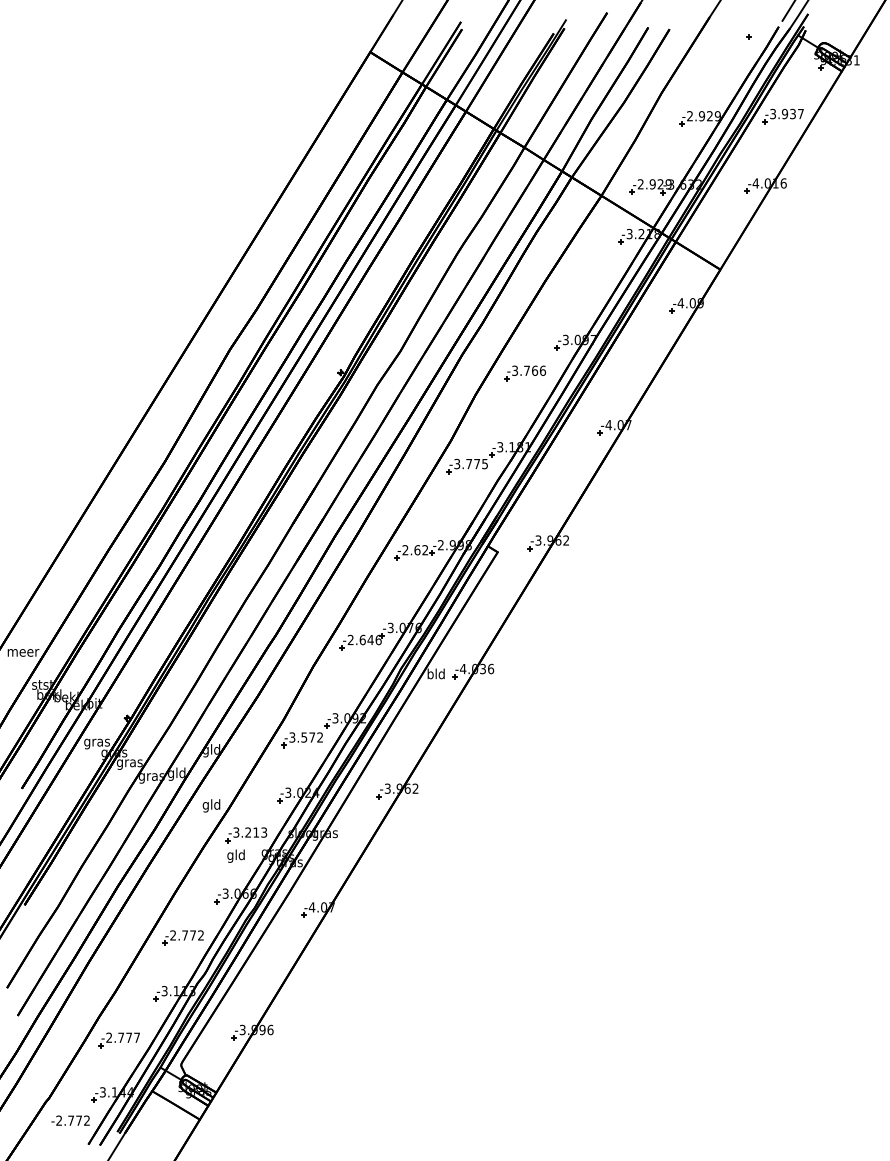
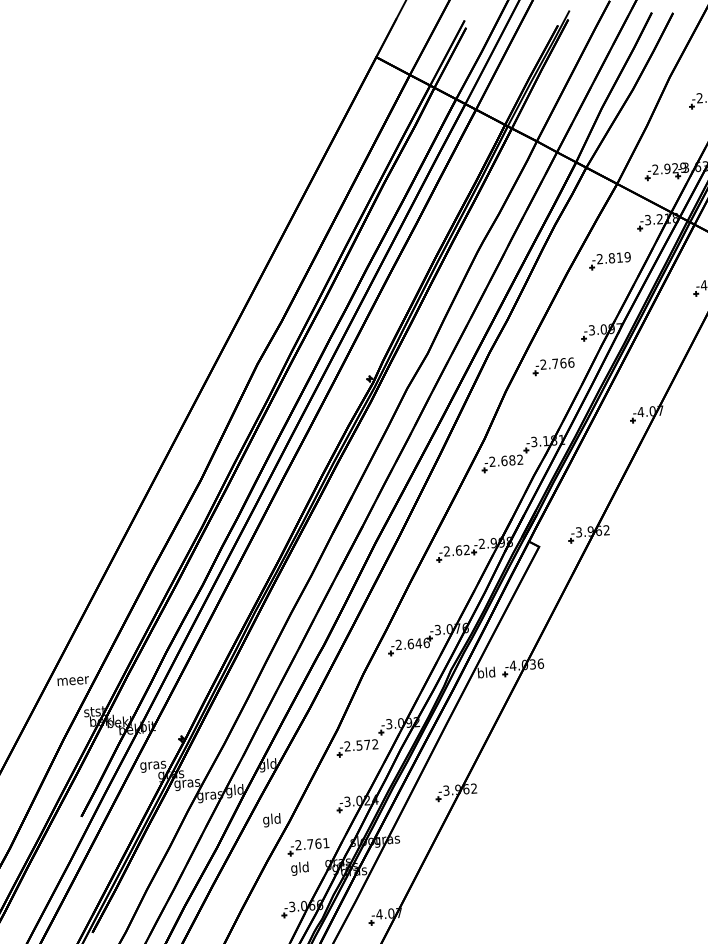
part: (588, 272) -> (609, 261), added
text: (514, 370) -> (542, 364), -3.766 -> -2.766
text: (470, 463) -> (505, 460), -3.775 -> -2.682
text: (292, 737) -> (347, 746), -3.572 -> -2.572
text: (250, 832) -> (312, 844), -3.213 -> -2.761

